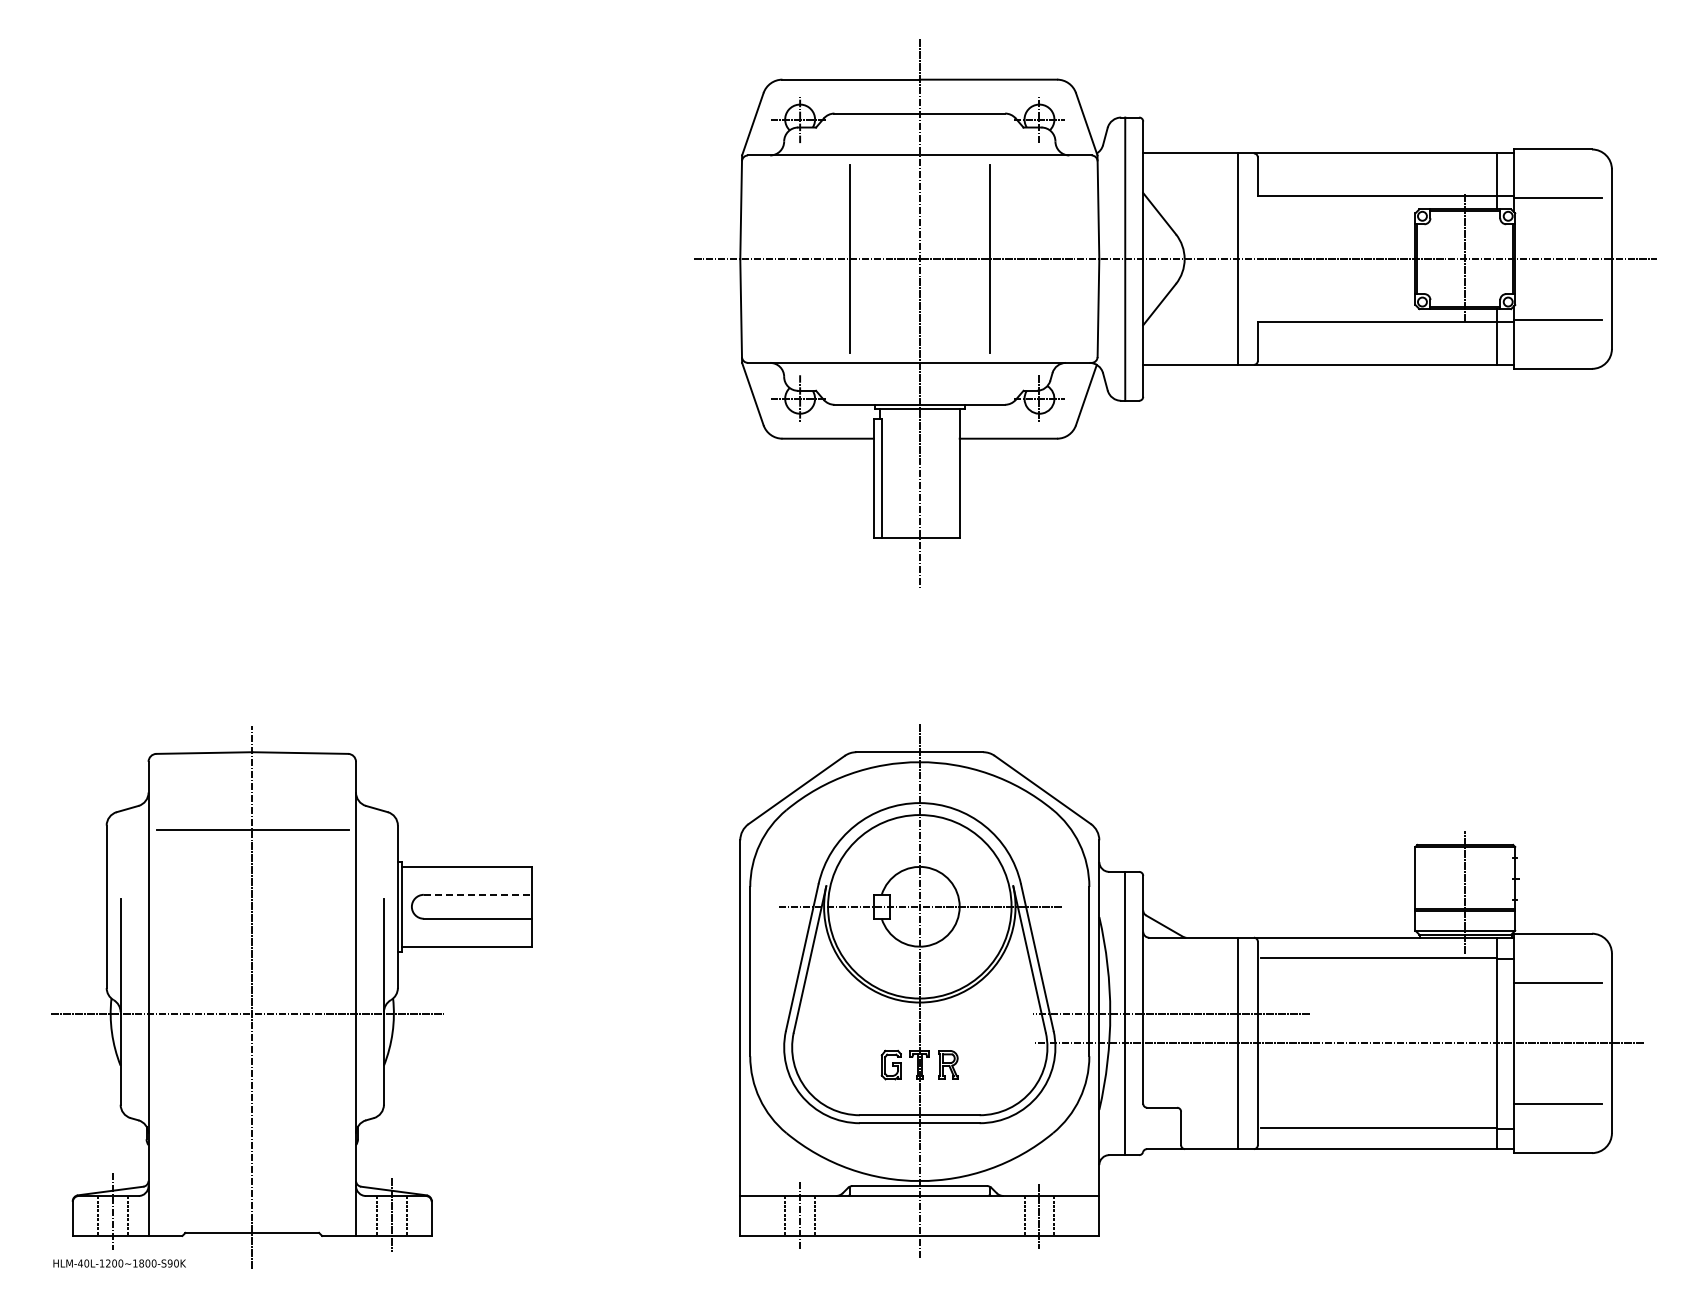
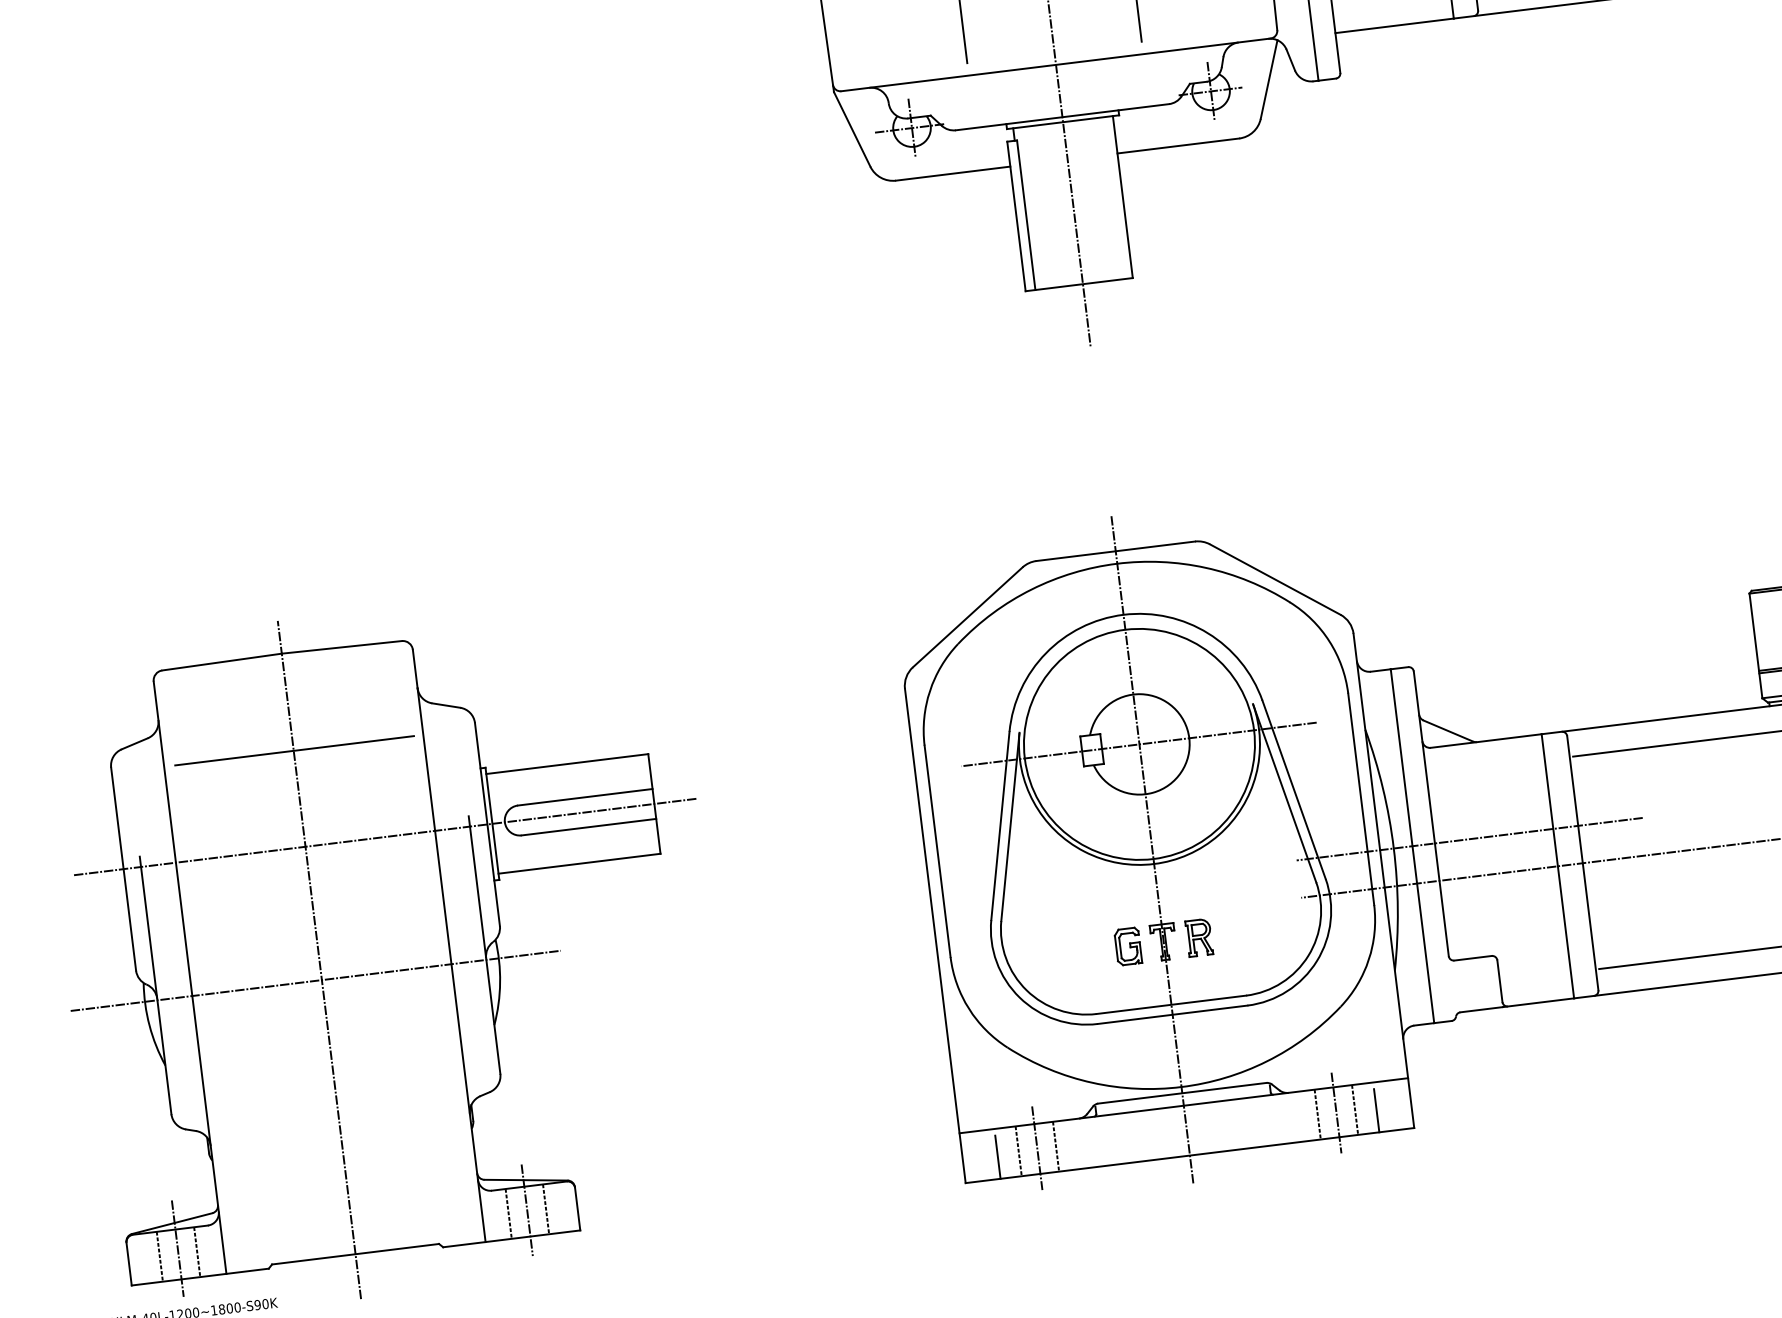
line: (477, 894) -> (584, 796), dashed -> solid
line: (316, 906) -> (385, 836), added
line: (768, 1218) -> (998, 1157), added
line: (1071, 1218) -> (1376, 1110), added

